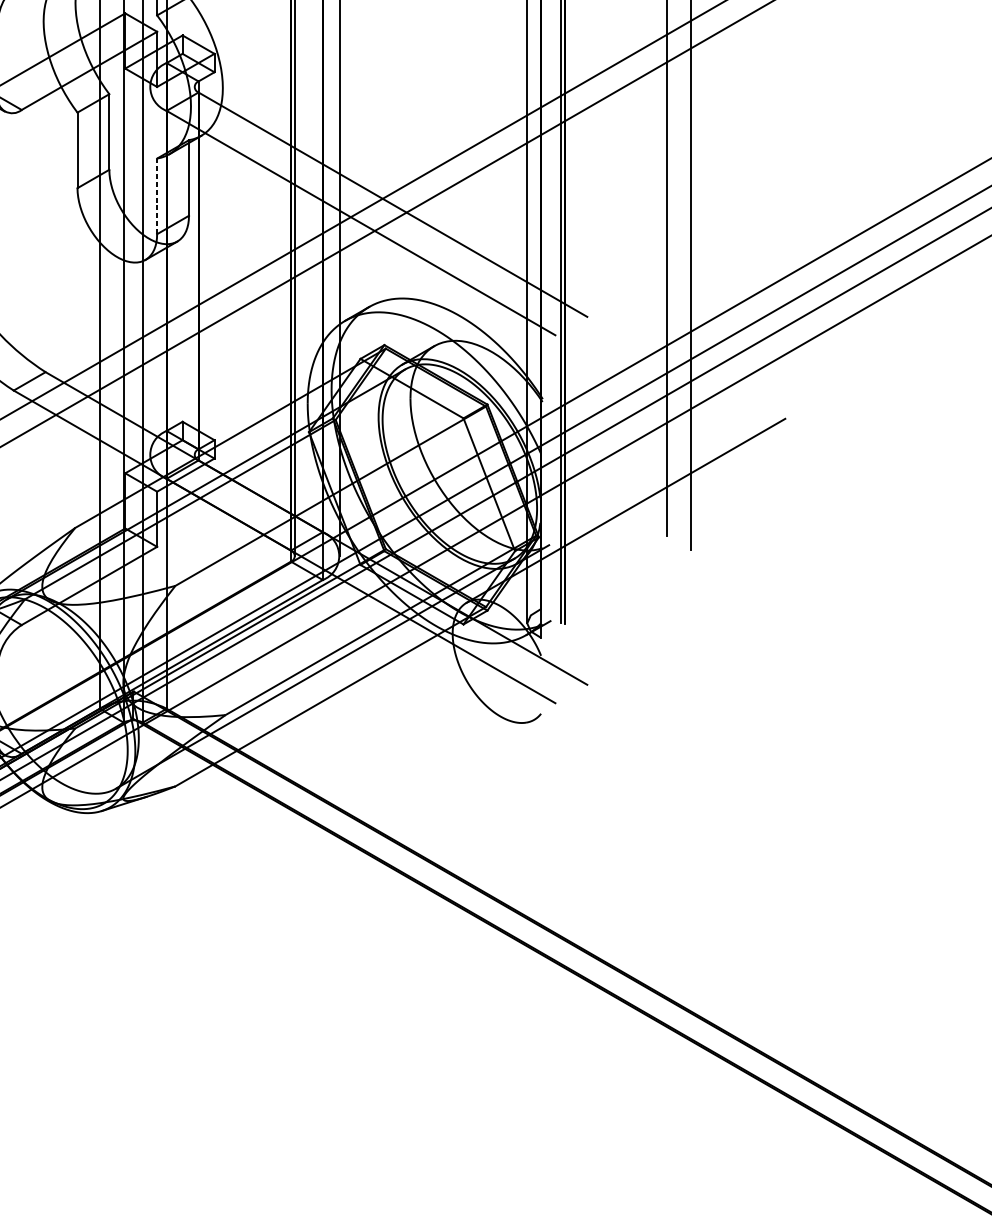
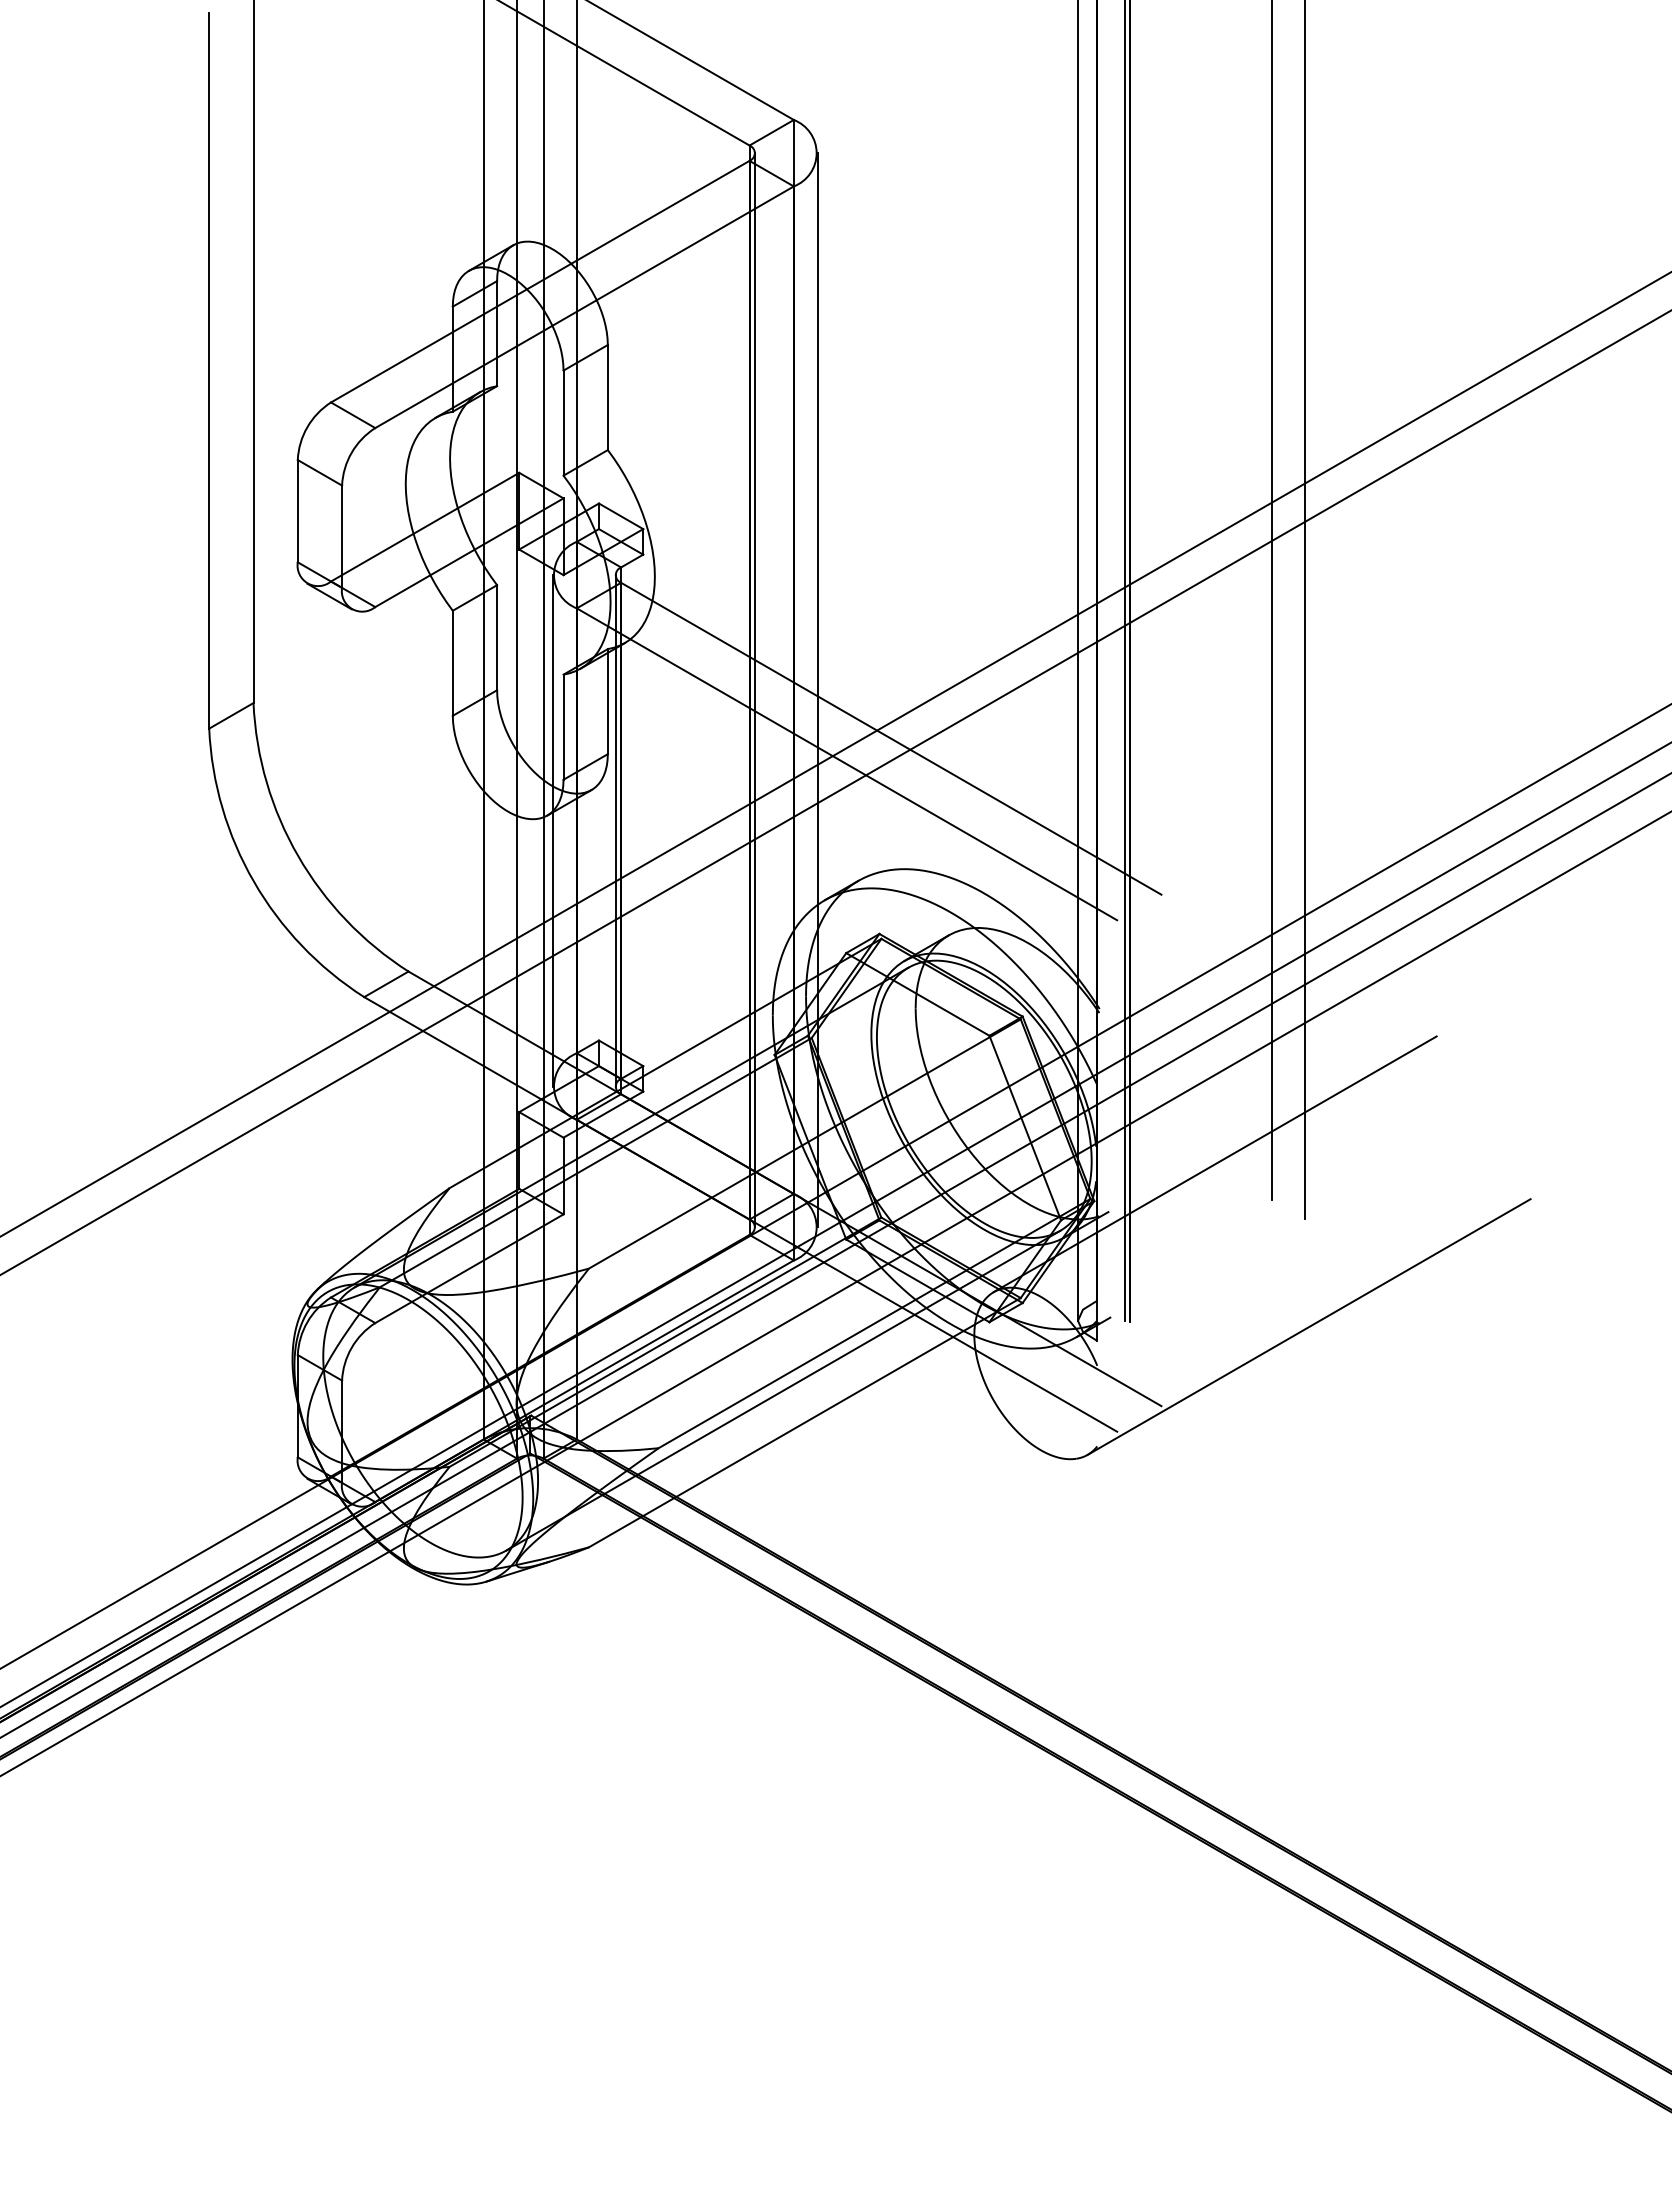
line: (157, 196) -> (563, 727), dashed -> solid
line: (149, 270) -> (552, 830), added
line: (194, 270) -> (615, 830), added
line: (693, 627) -> (1308, 1326), added

